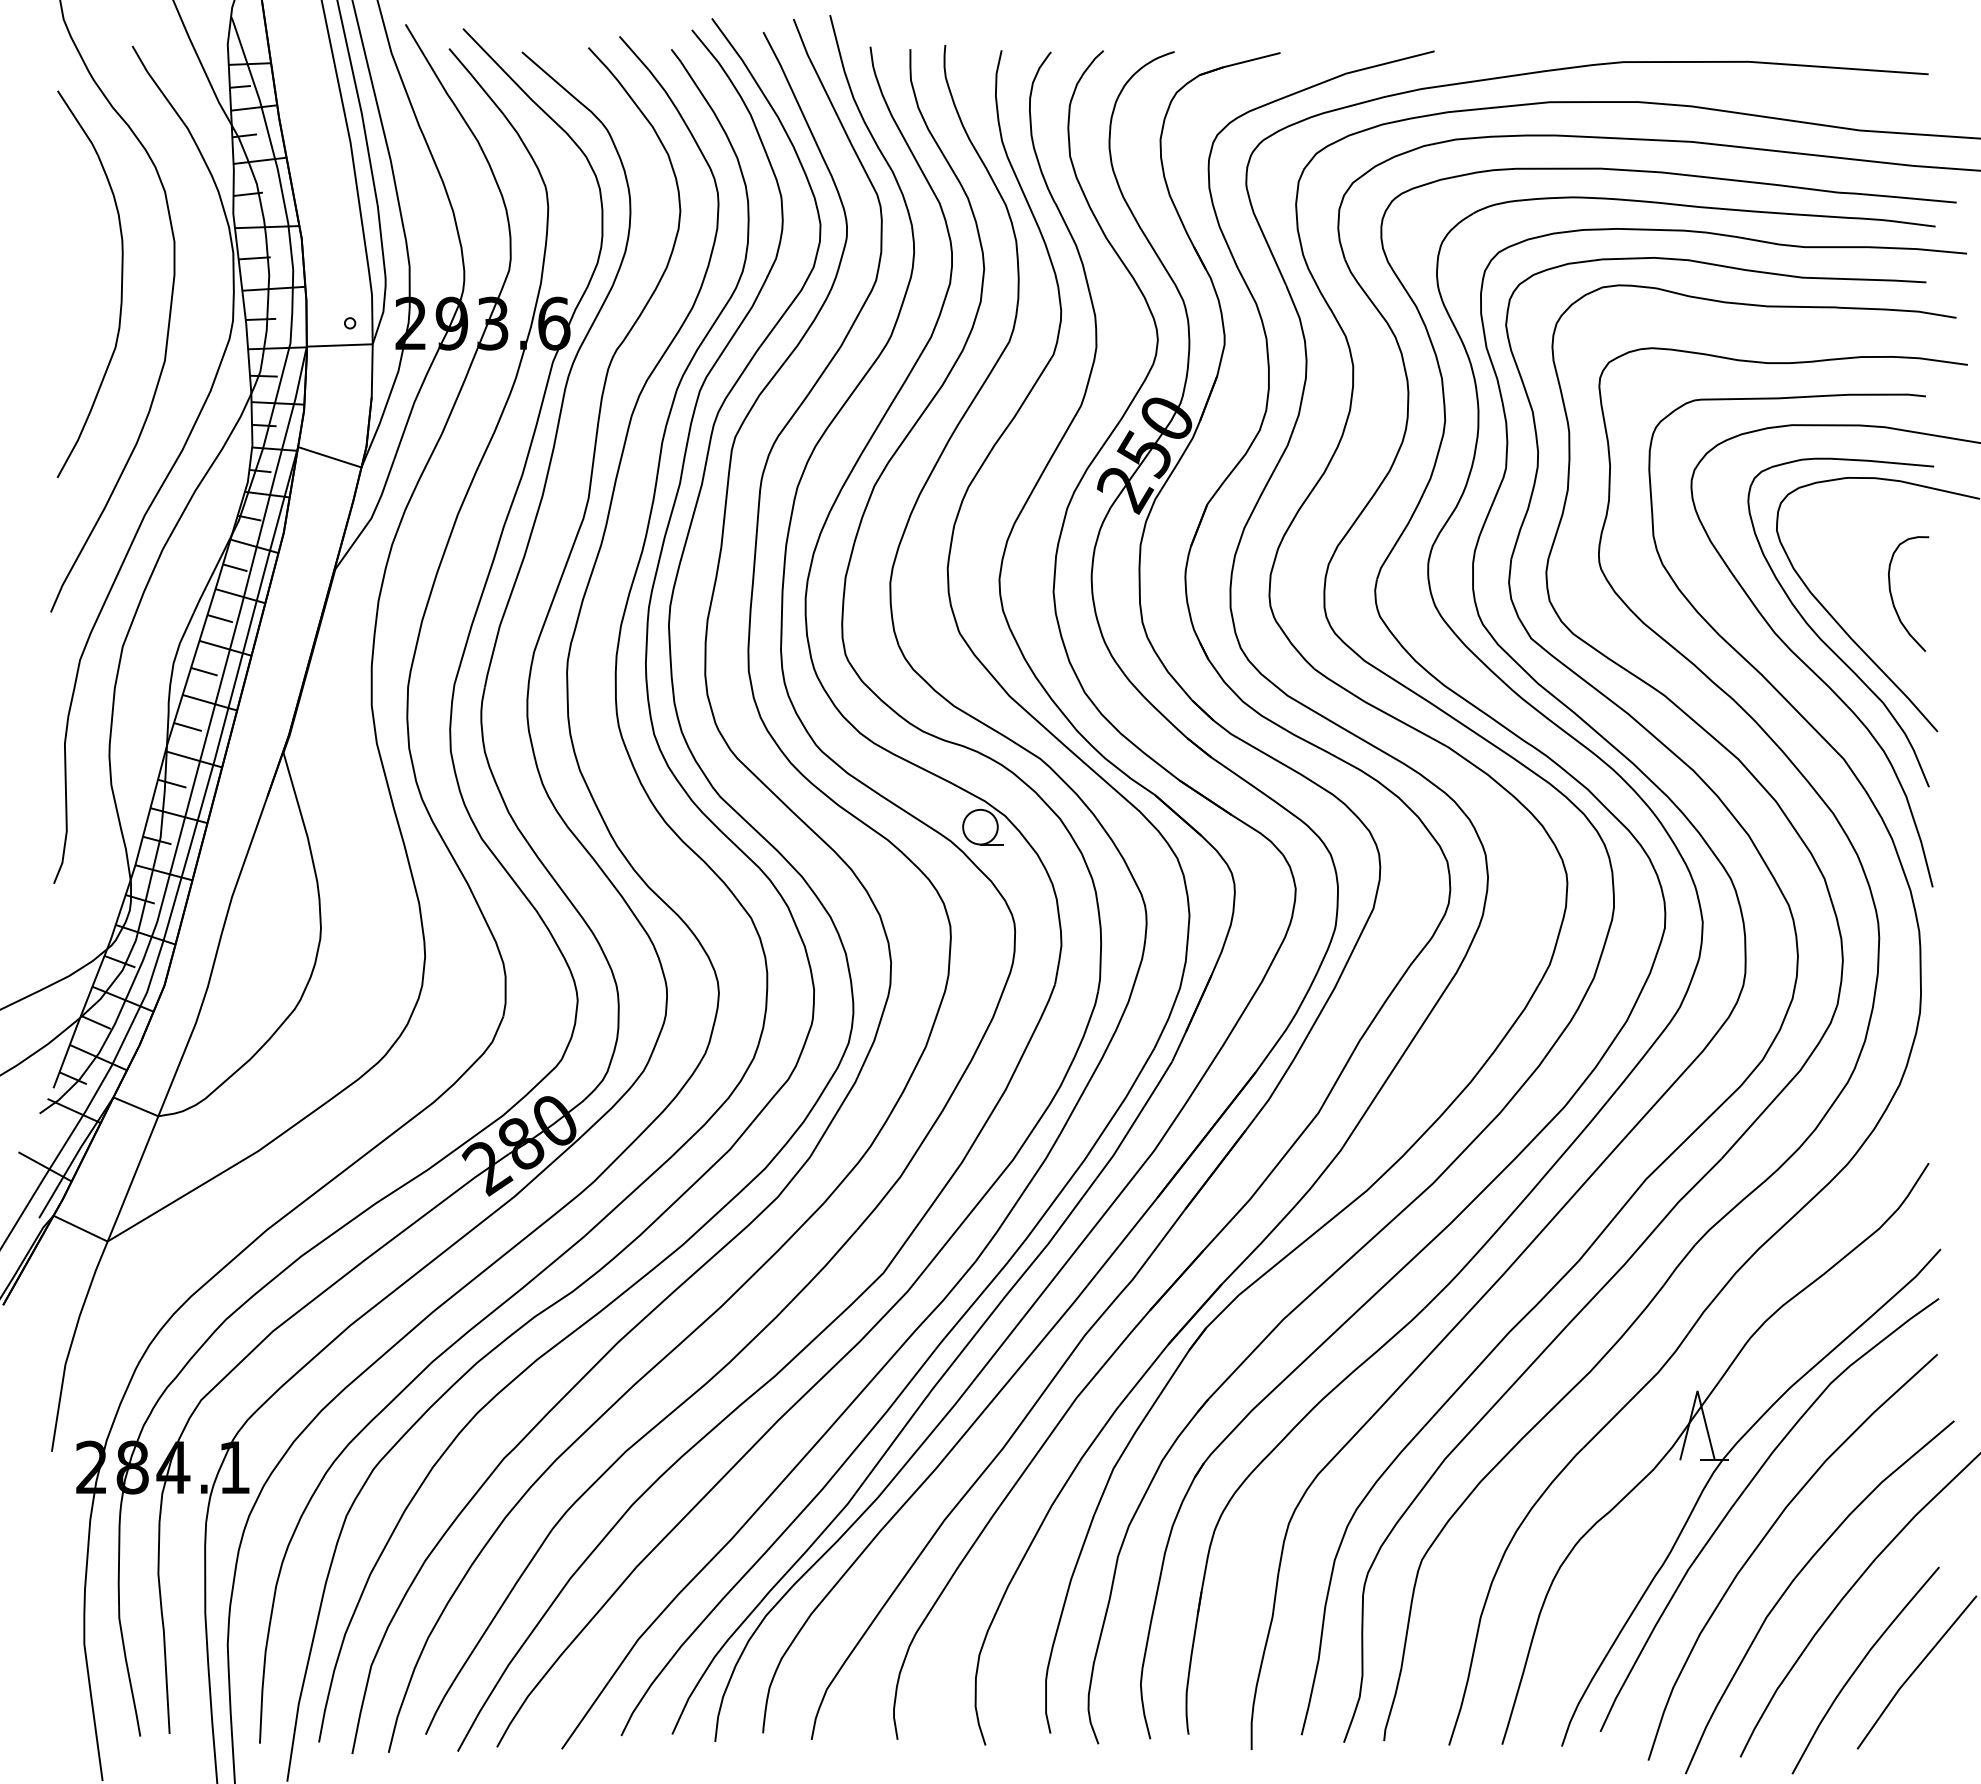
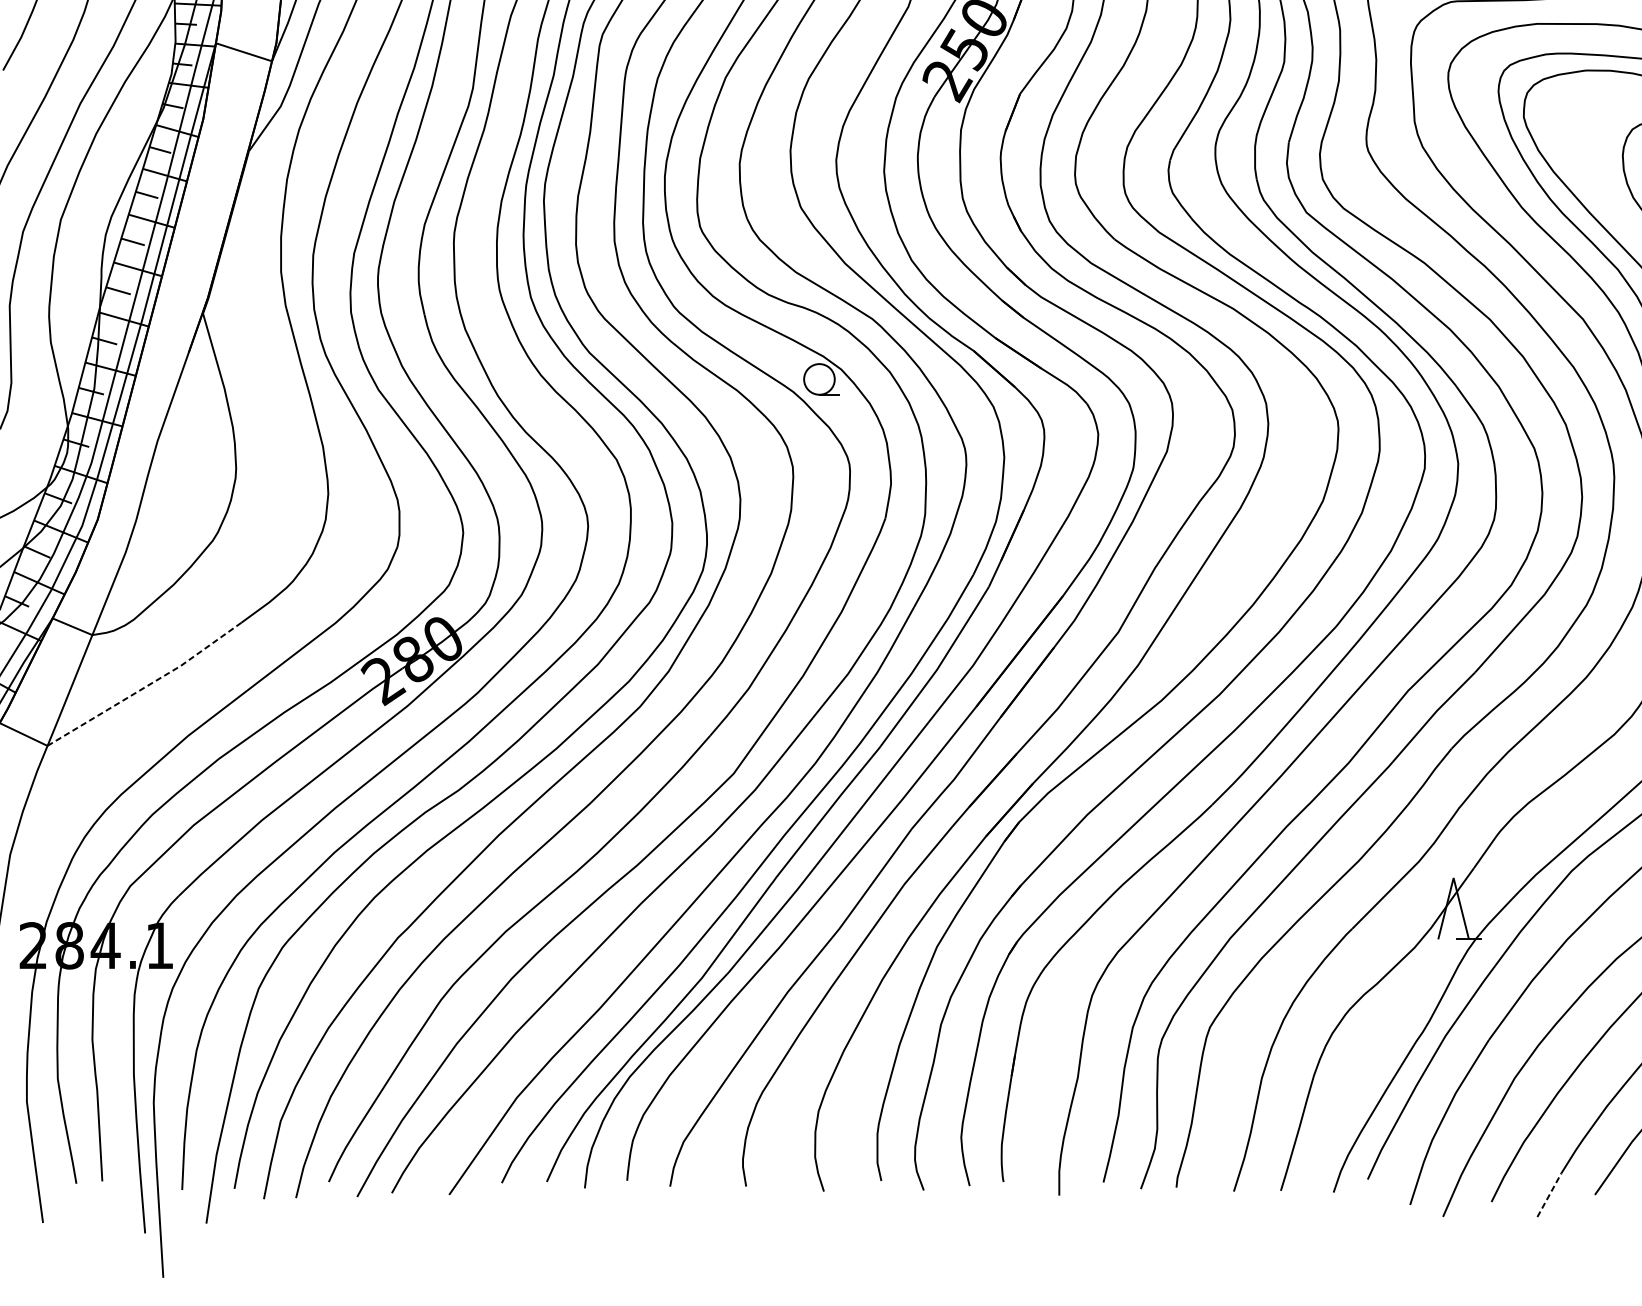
line: (219, 1174) -> (146, 686), solid -> dashed
line: (1806, 1749) -> (1549, 1195), solid -> dashed

